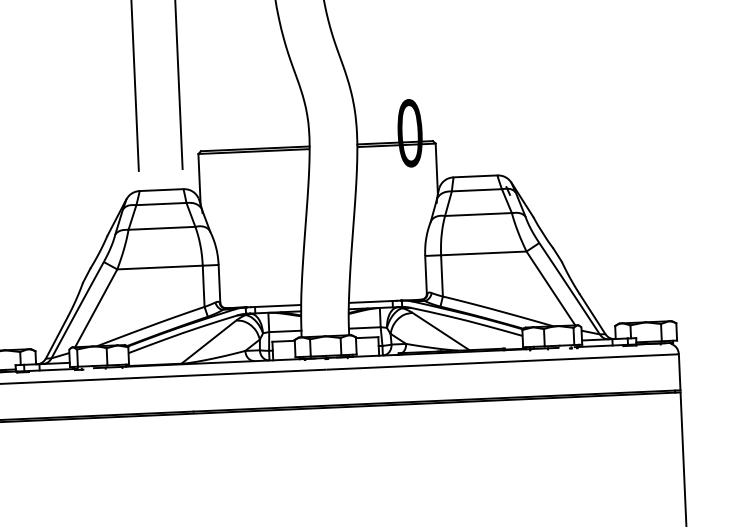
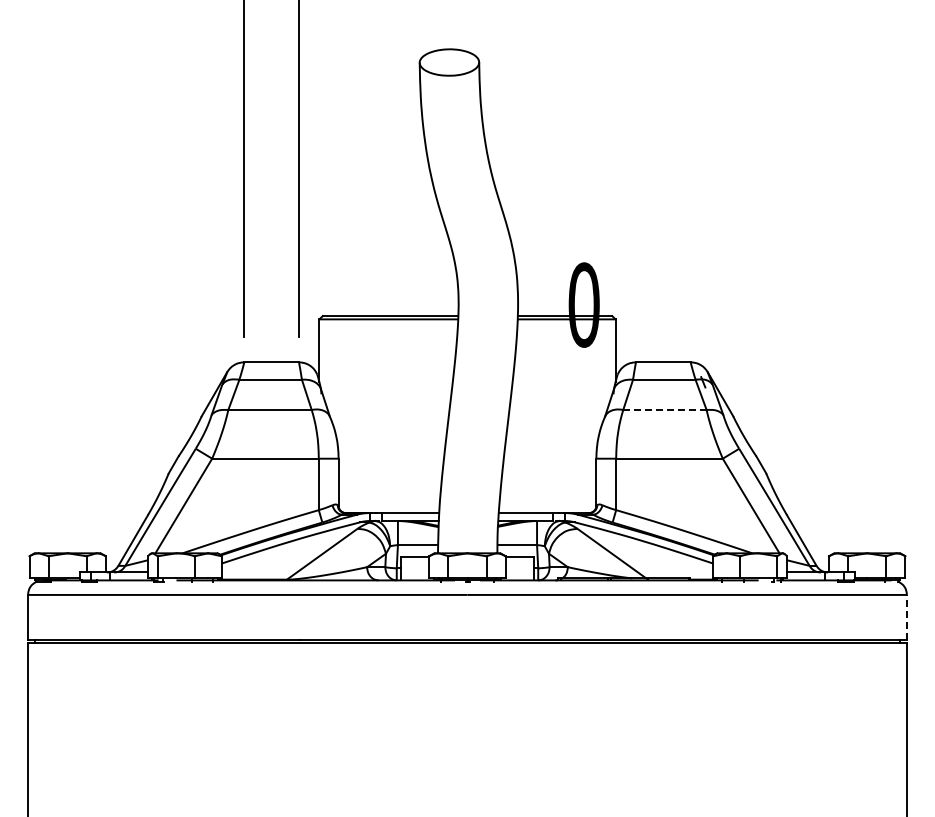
line: (478, 214) -> (664, 409), solid -> dashed
line: (679, 371) -> (906, 616), solid -> dashed

